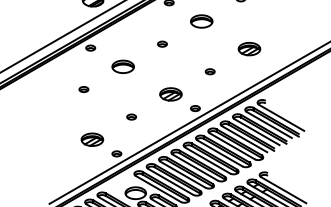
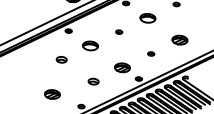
part: (83, 89) -> (61, 59), size x1.6
part: (131, 116) -> (93, 81), size x1.6
part: (92, 139) -> (52, 94), moved

